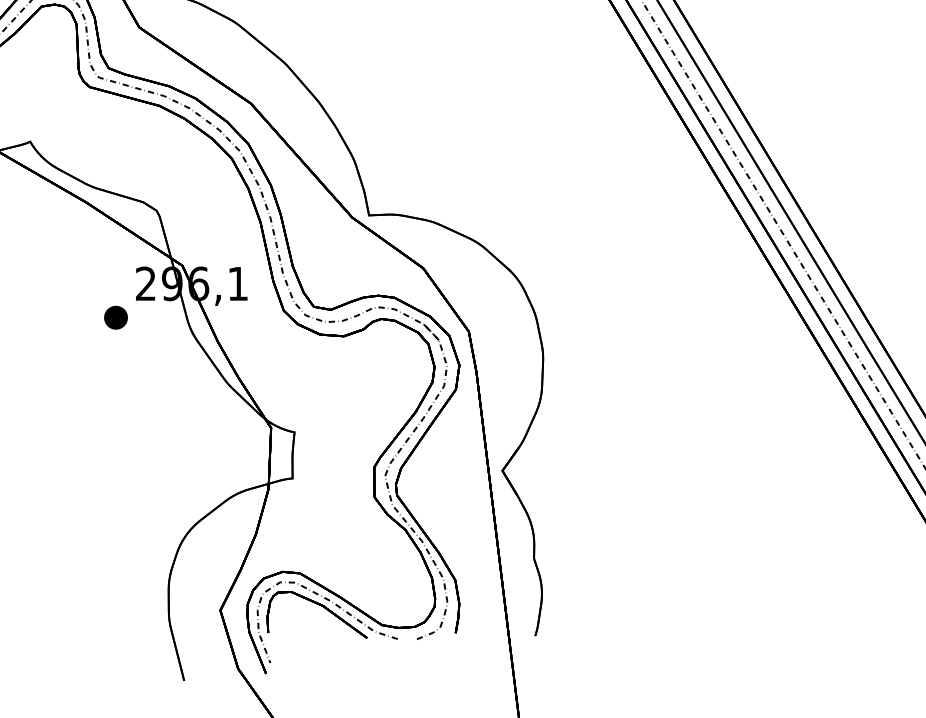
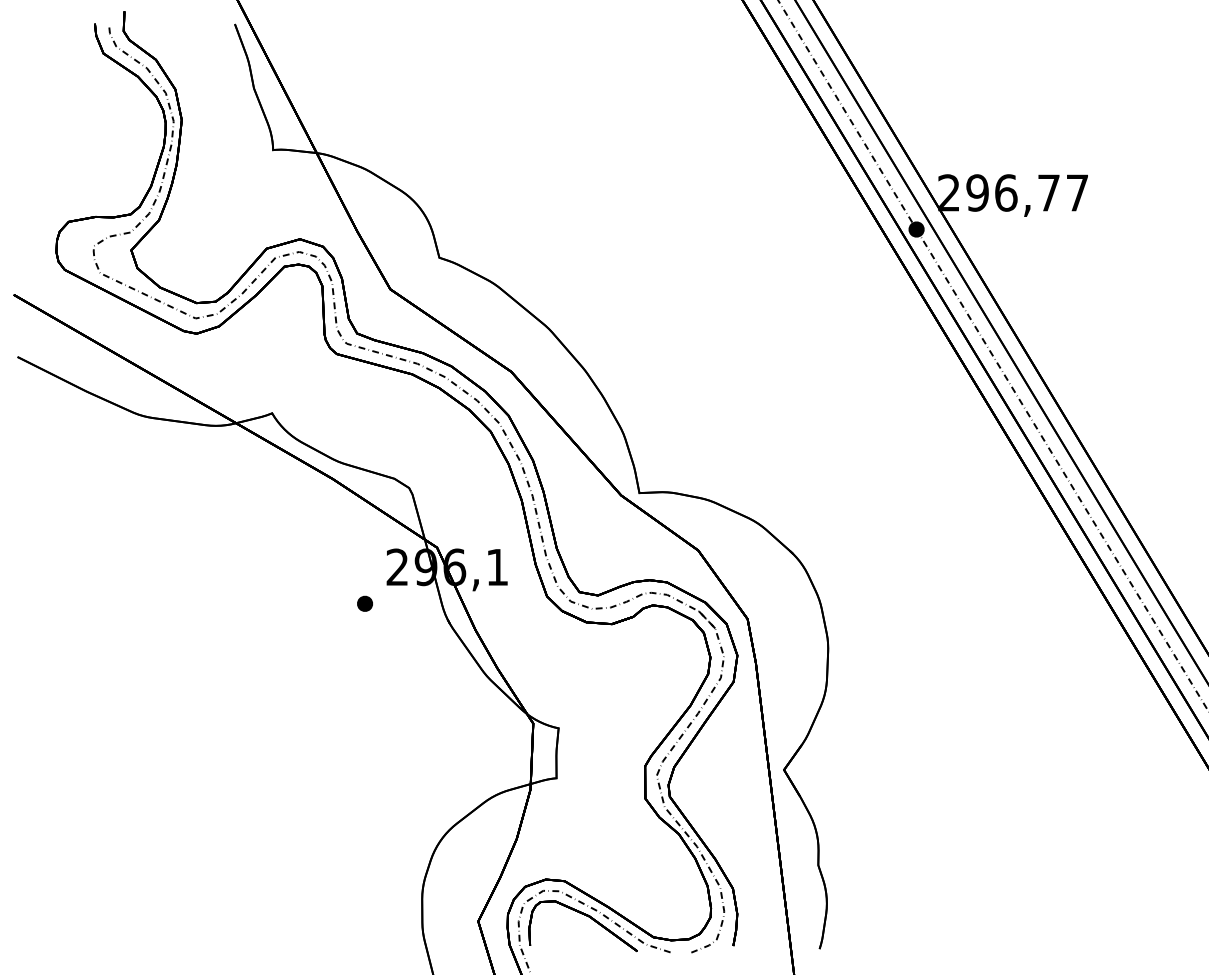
part: (115, 317) -> (364, 603), size x0.62

